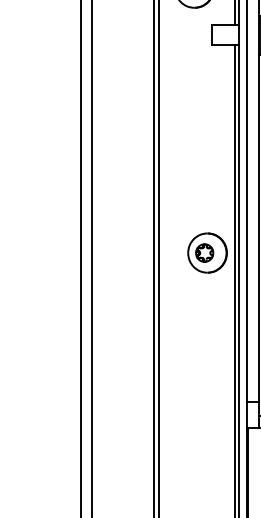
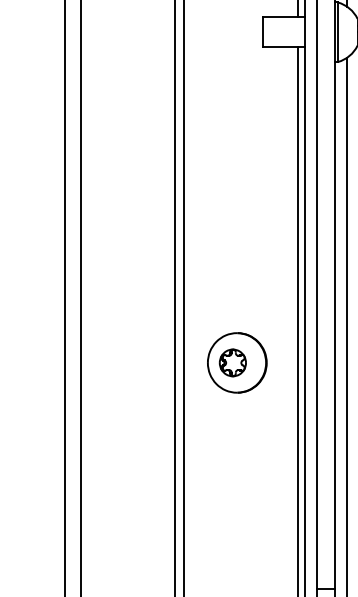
part: (207, 252) -> (237, 362), moved

